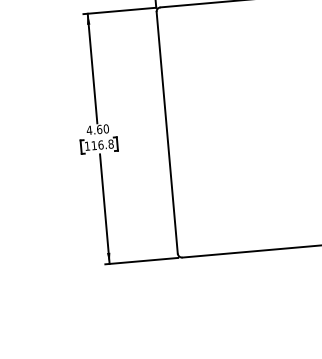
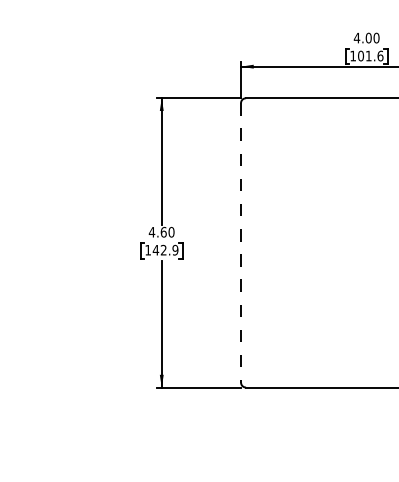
line: (167, 132) -> (241, 242), solid -> dashed
text: (102, 144) -> (165, 249), 116.8 -> 142.9

